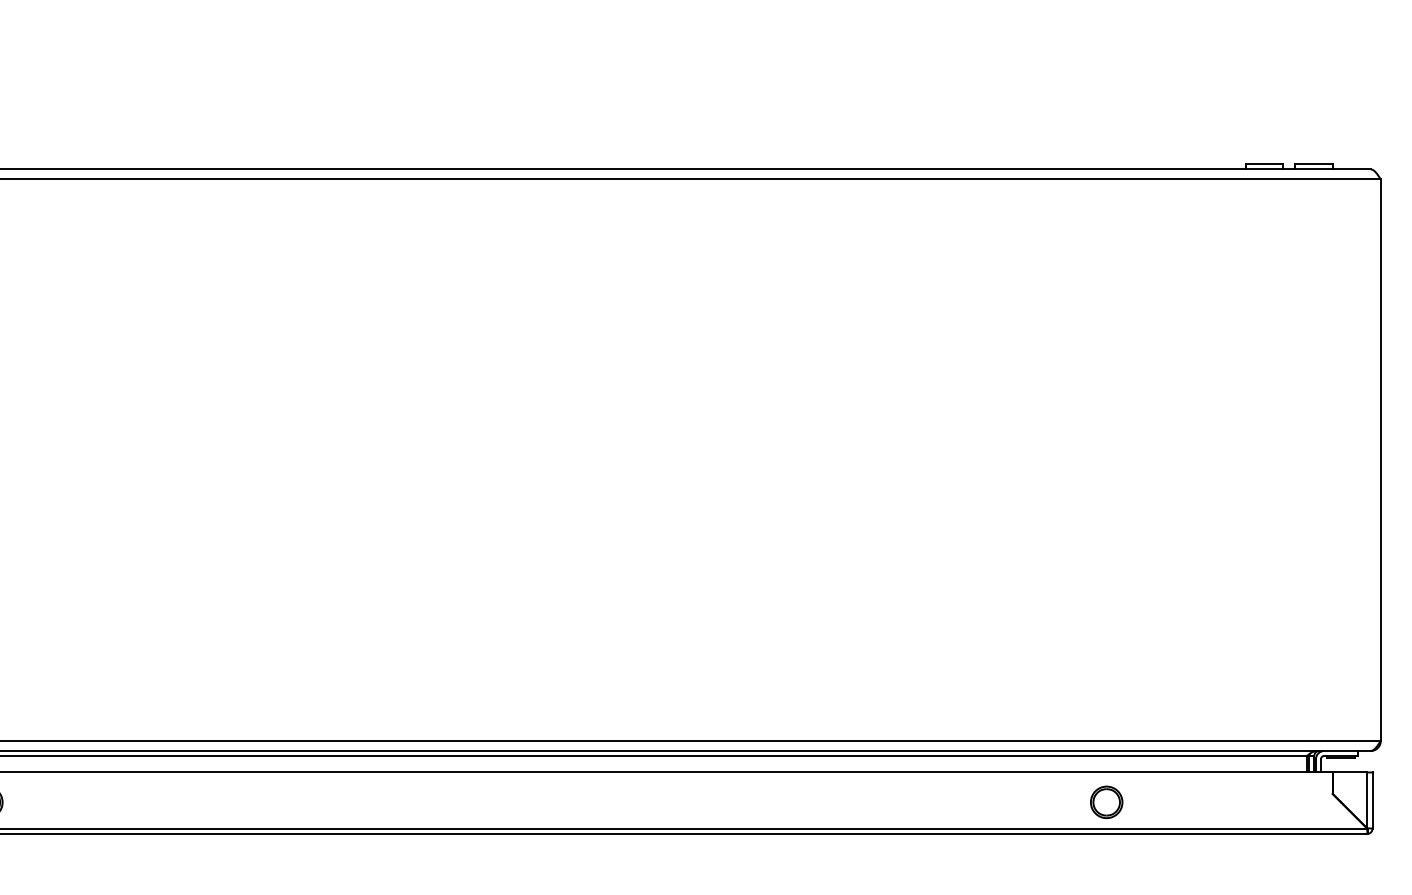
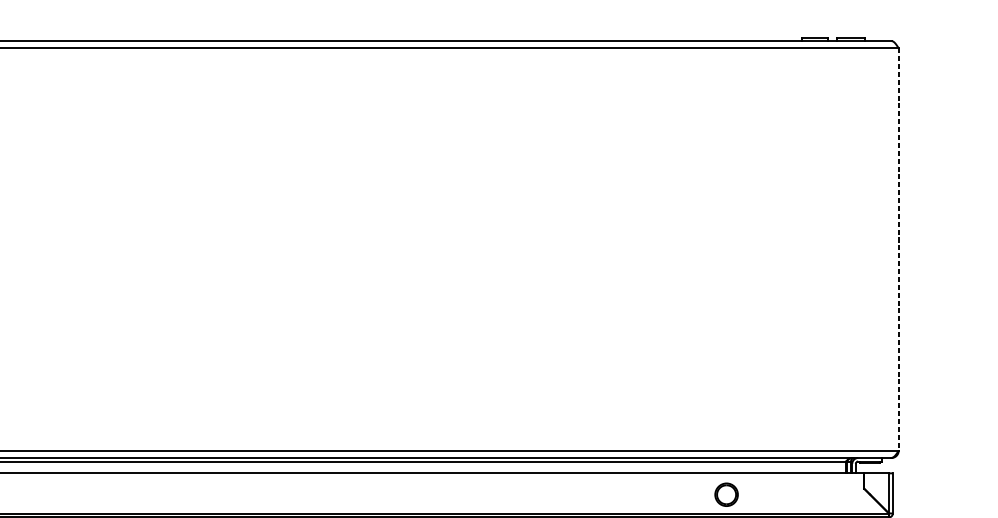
line: (1380, 460) -> (898, 249), solid -> dashed
part: (1106, 801) -> (726, 494), moved

